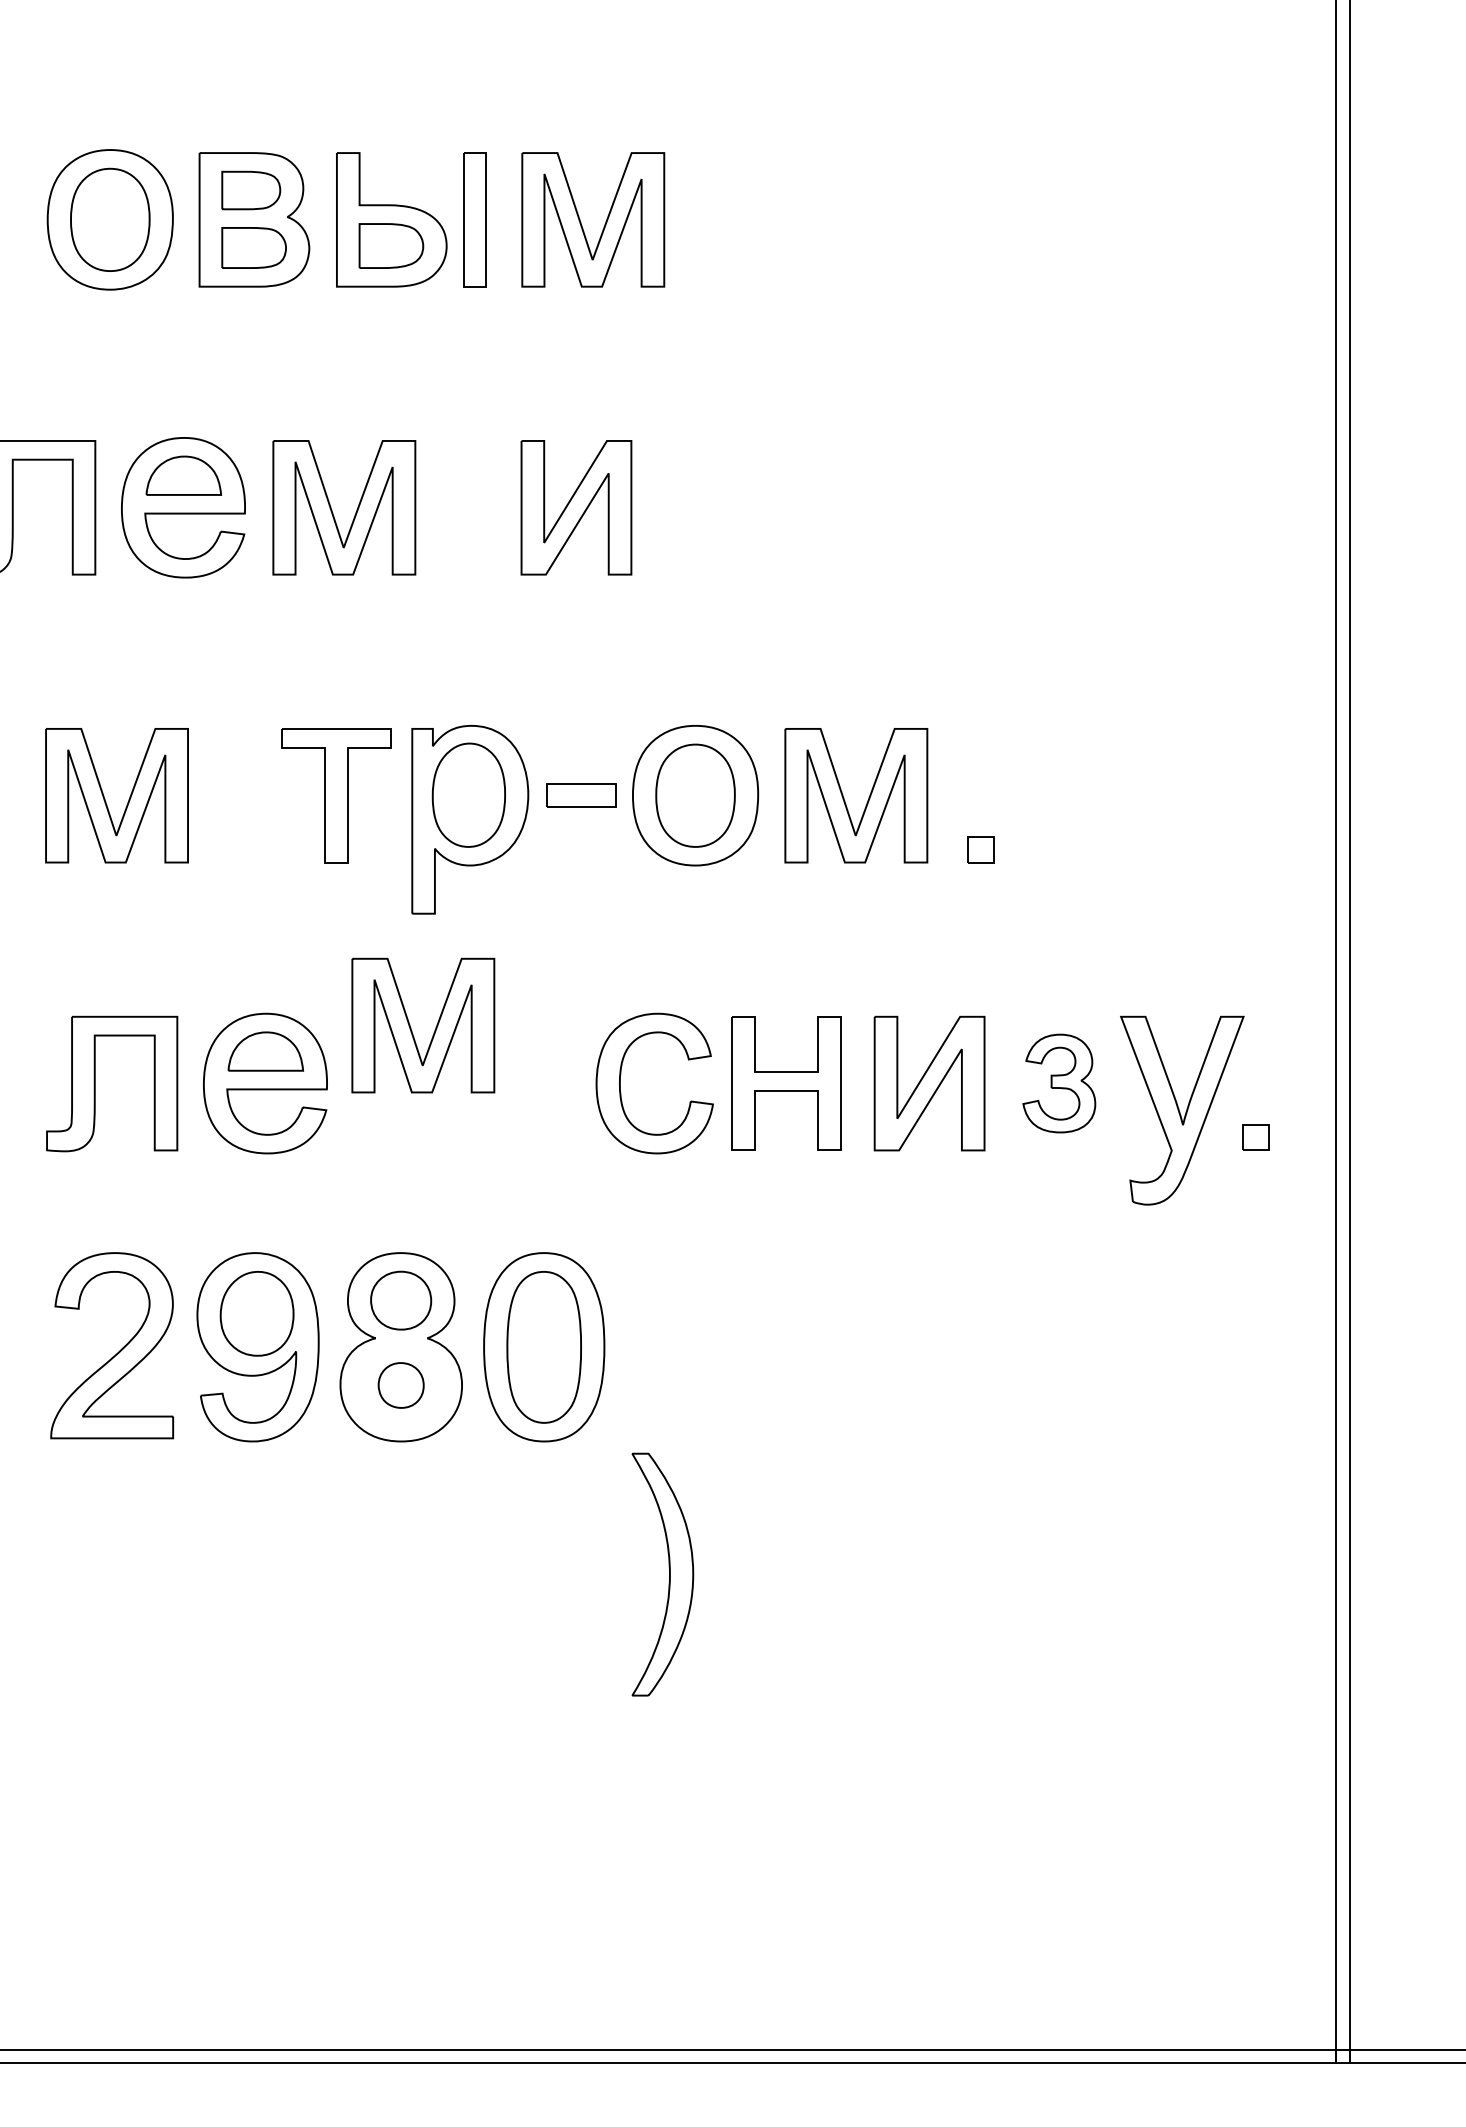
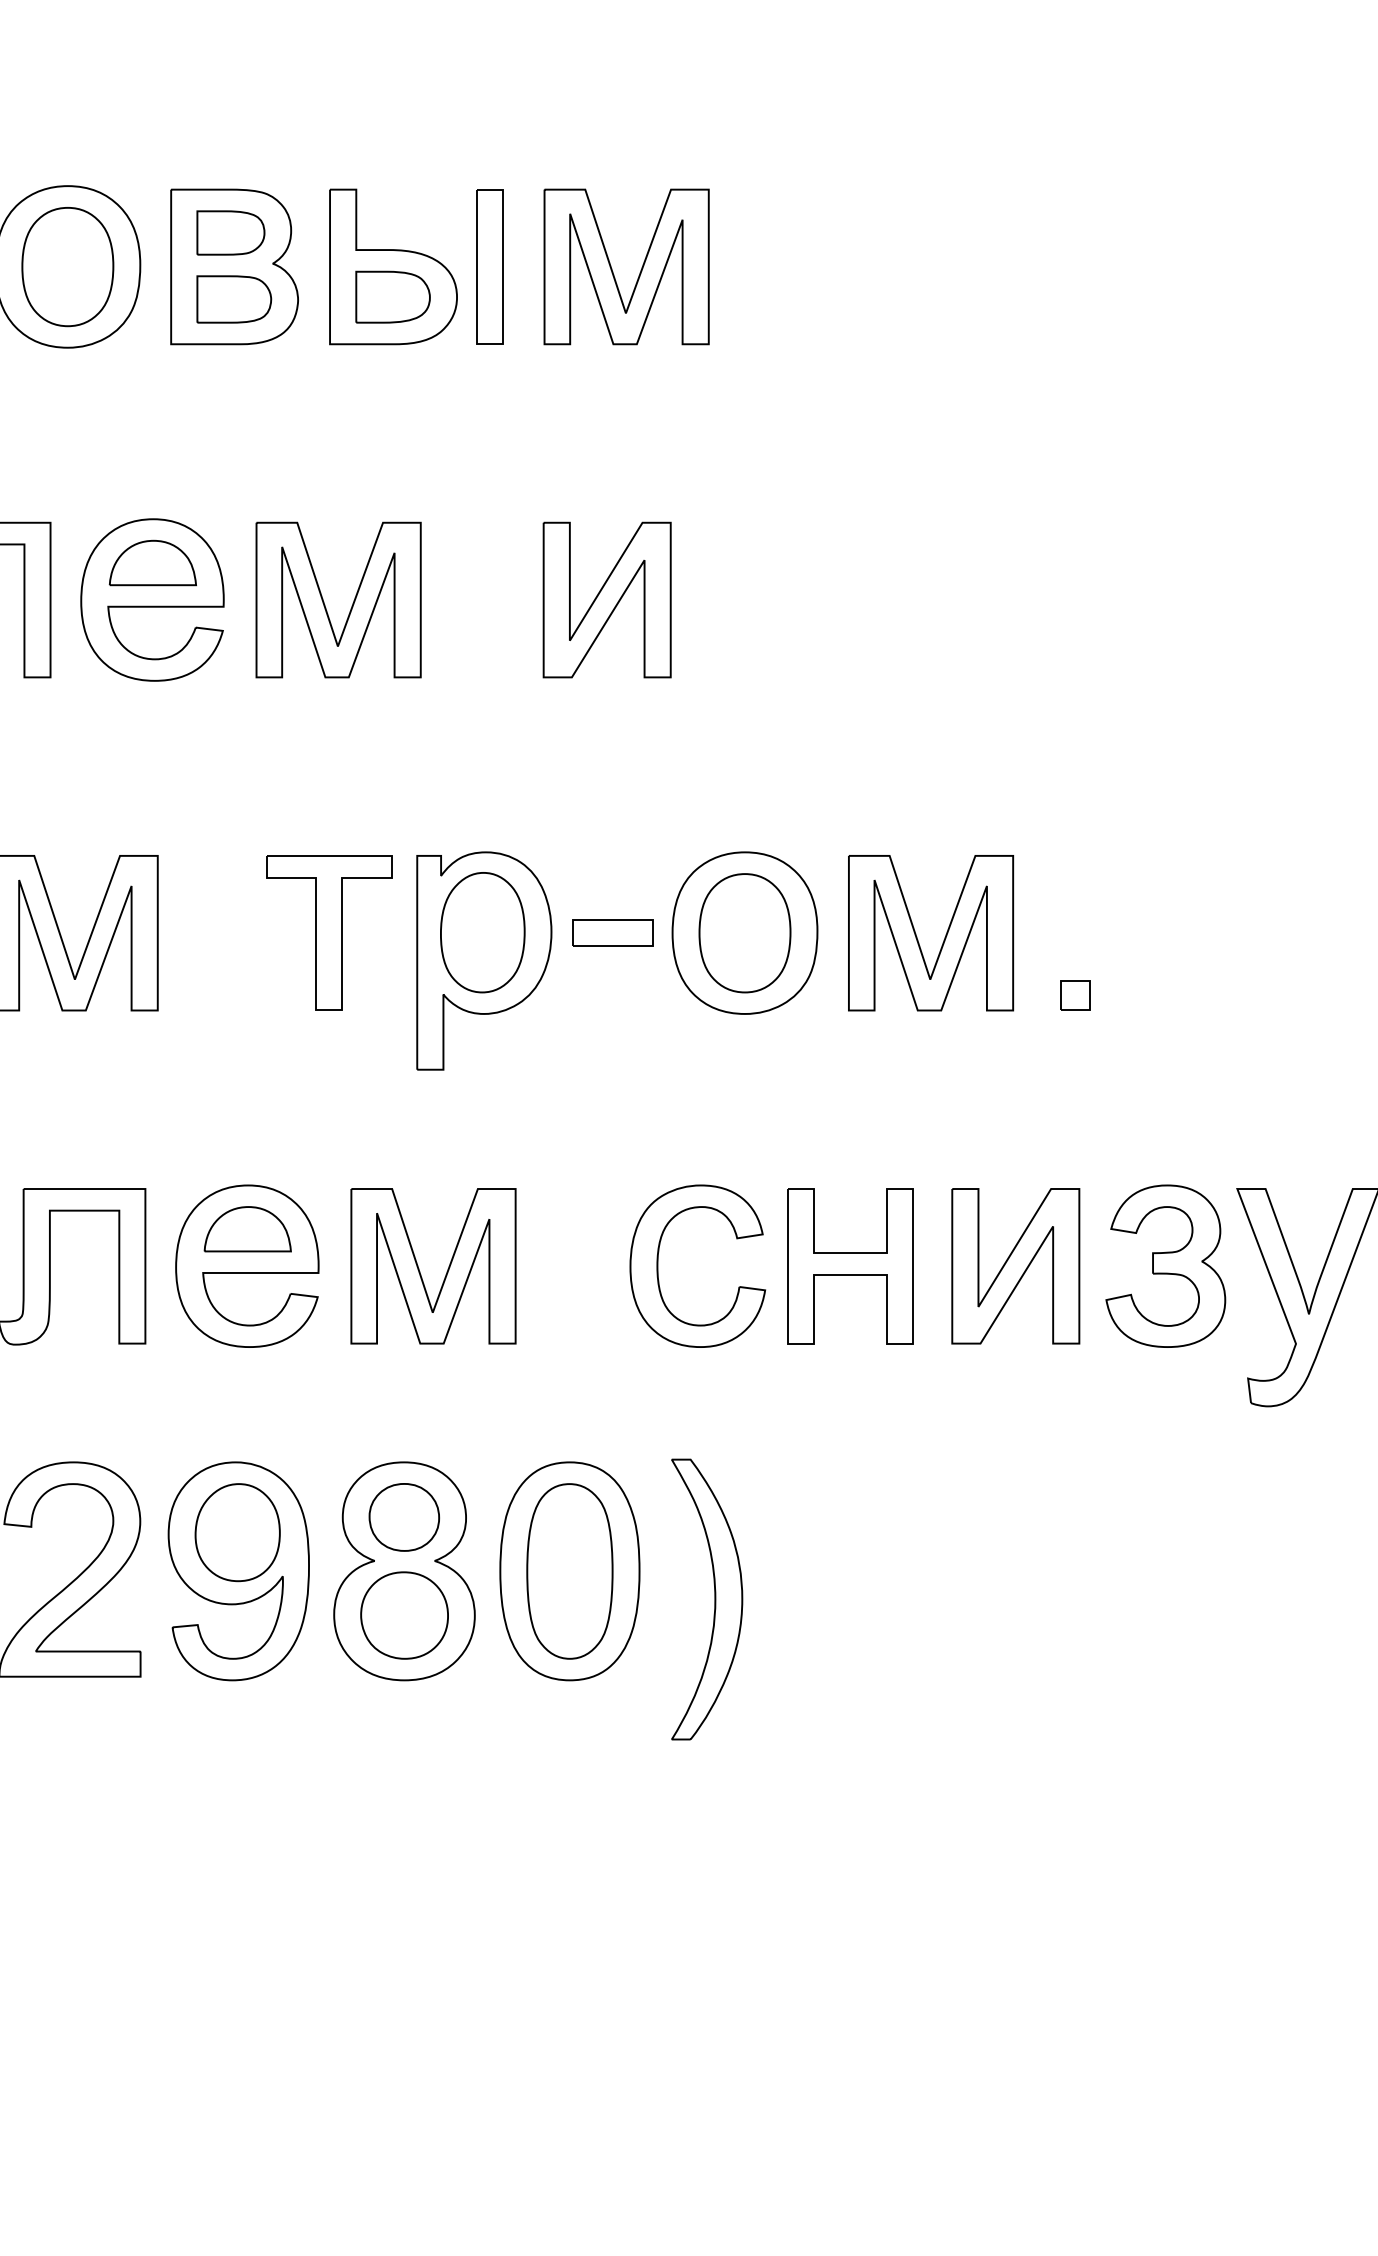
part: (412, 1030) -> (420, 1271), moved
part: (1059, 1083) -> (1166, 1266), size x1.43
part: (400, 1385) -> (403, 1615), size x1.67
part: (669, 1574) -> (714, 1599), moved

